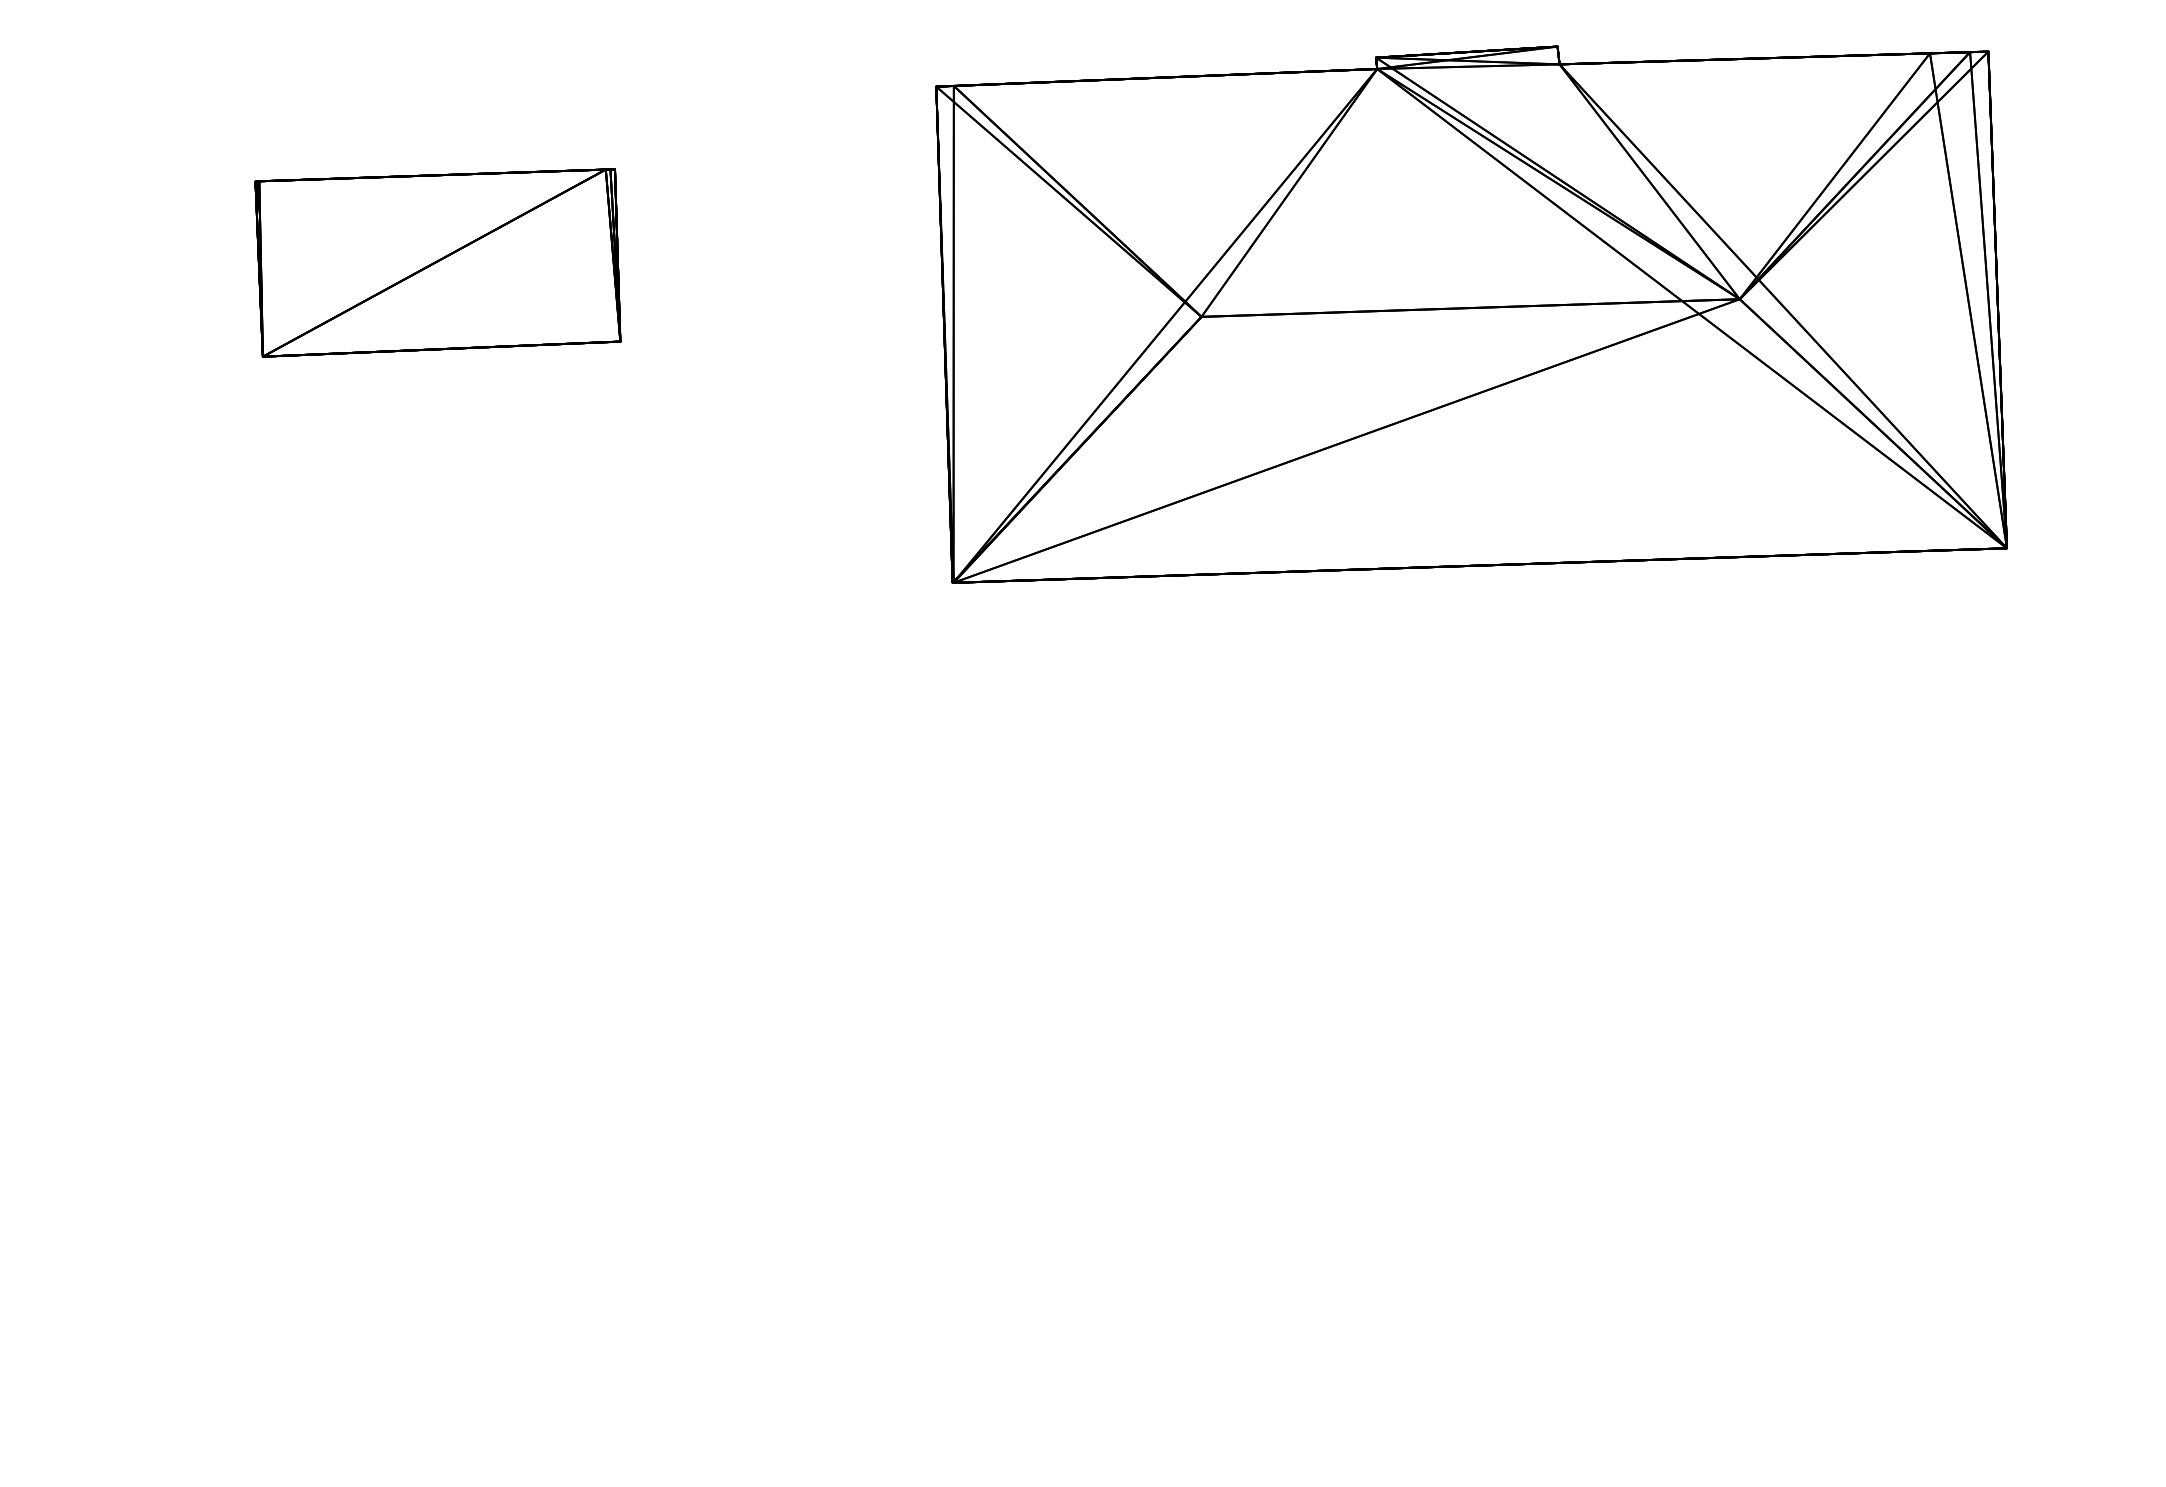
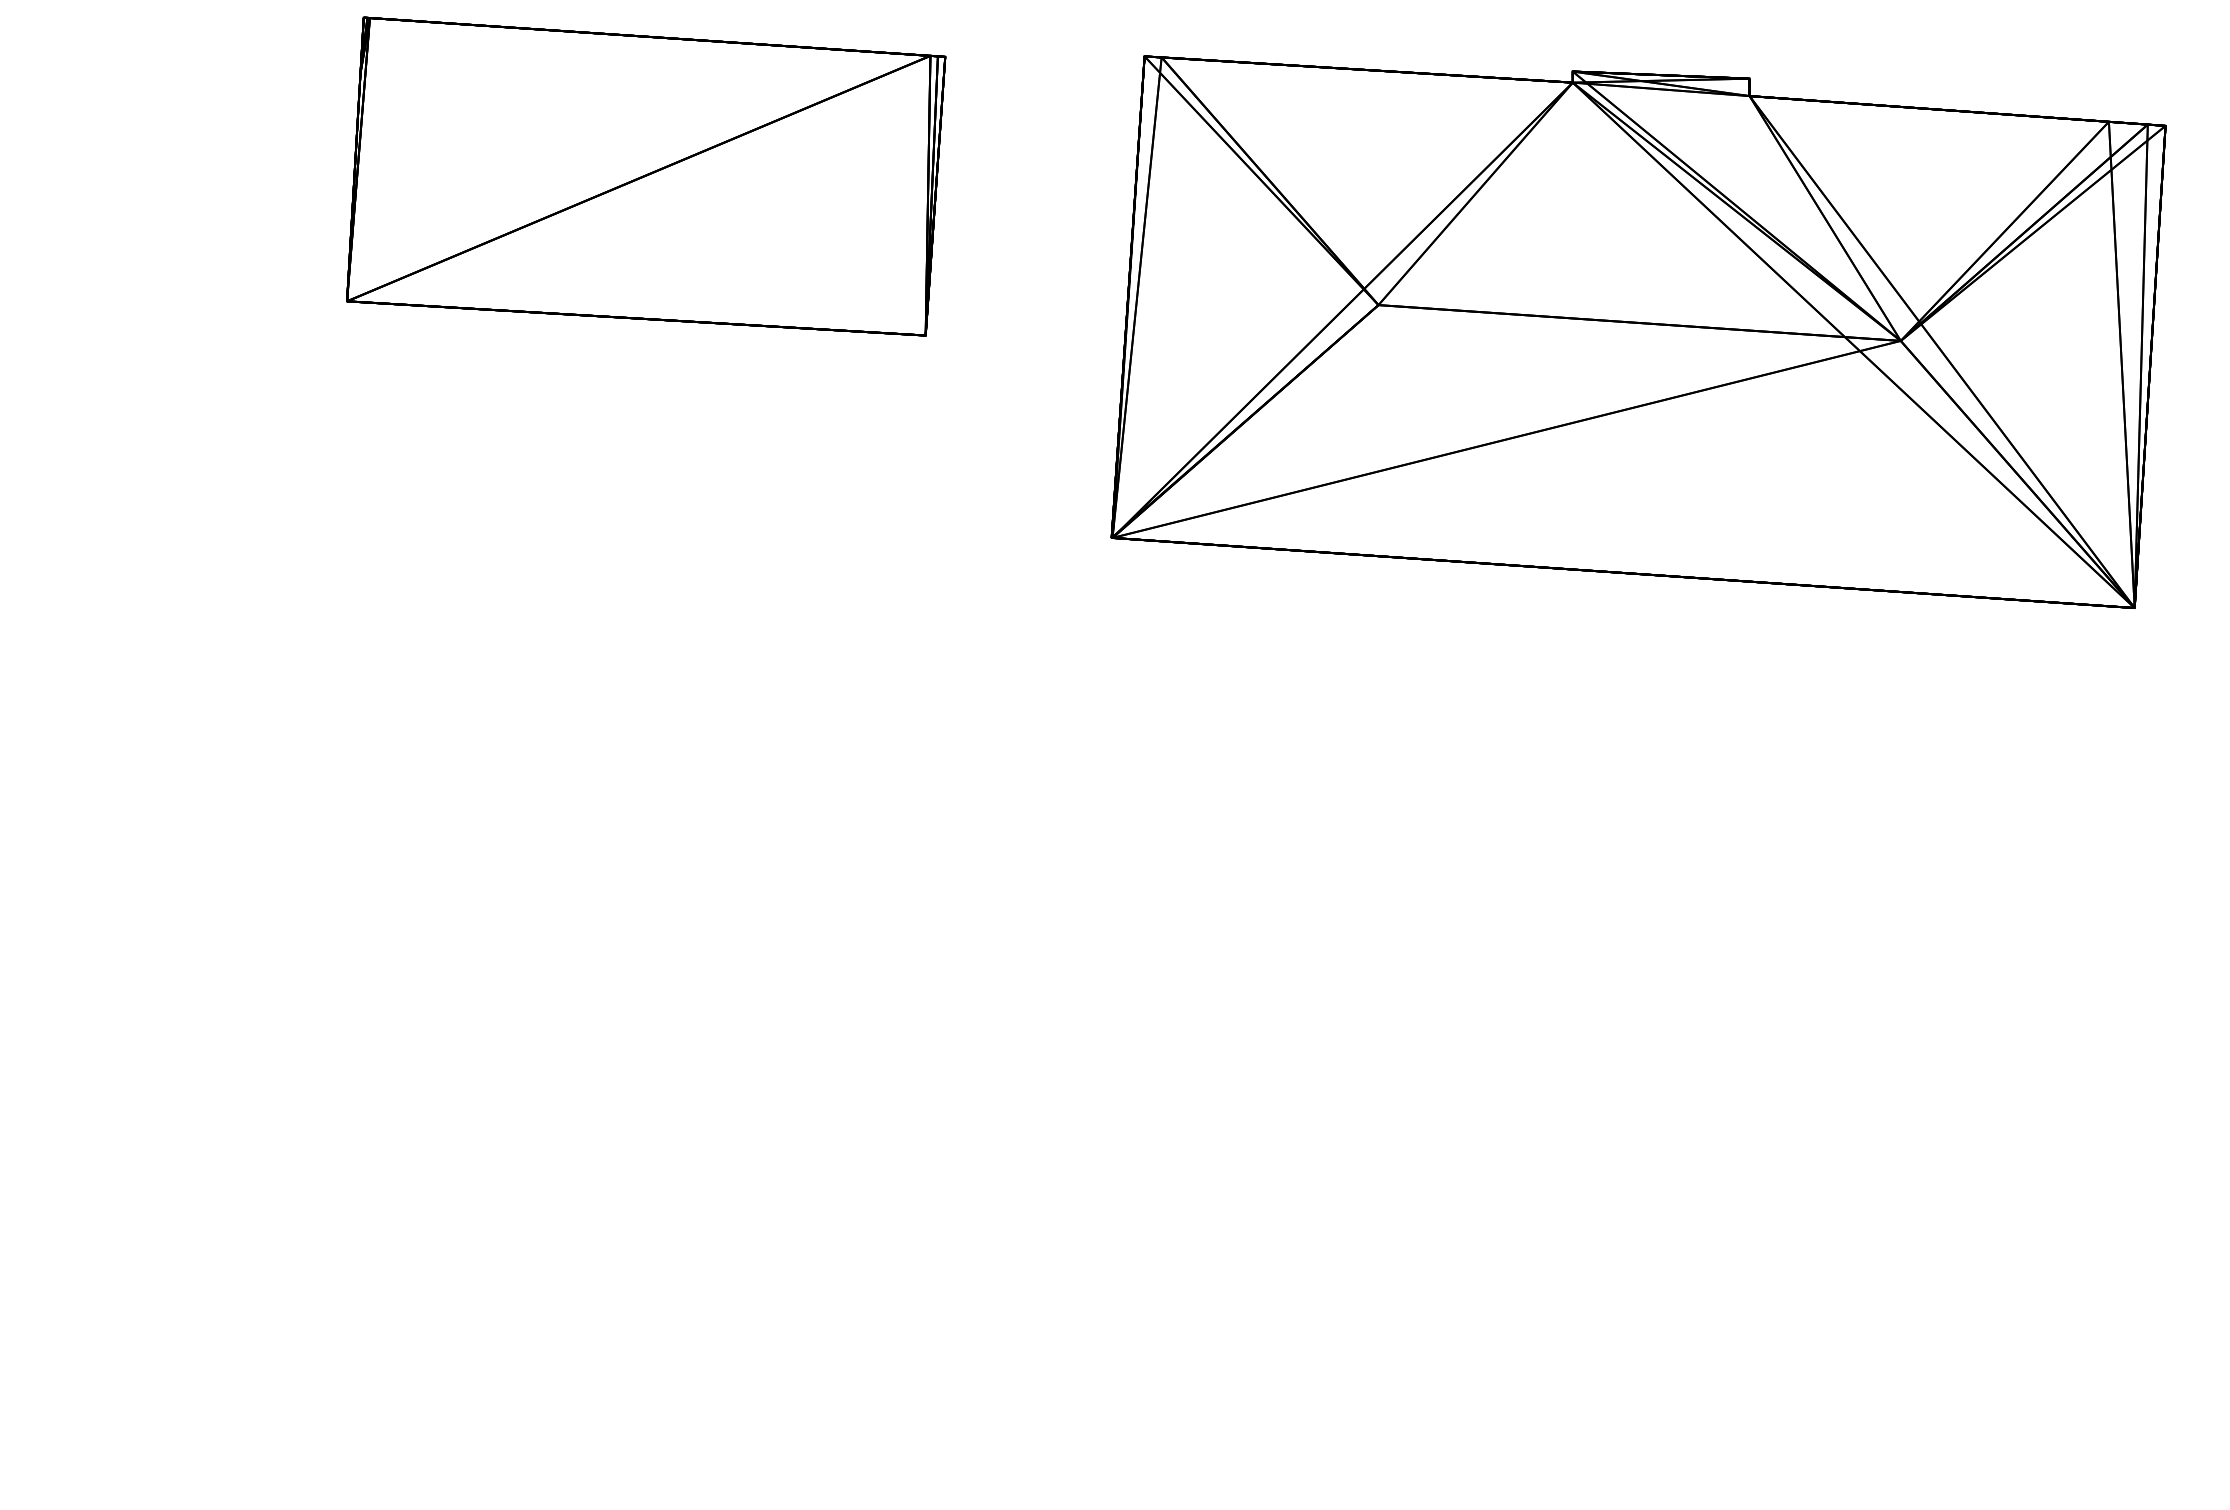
part: (438, 261) -> (646, 176), size x1.67

